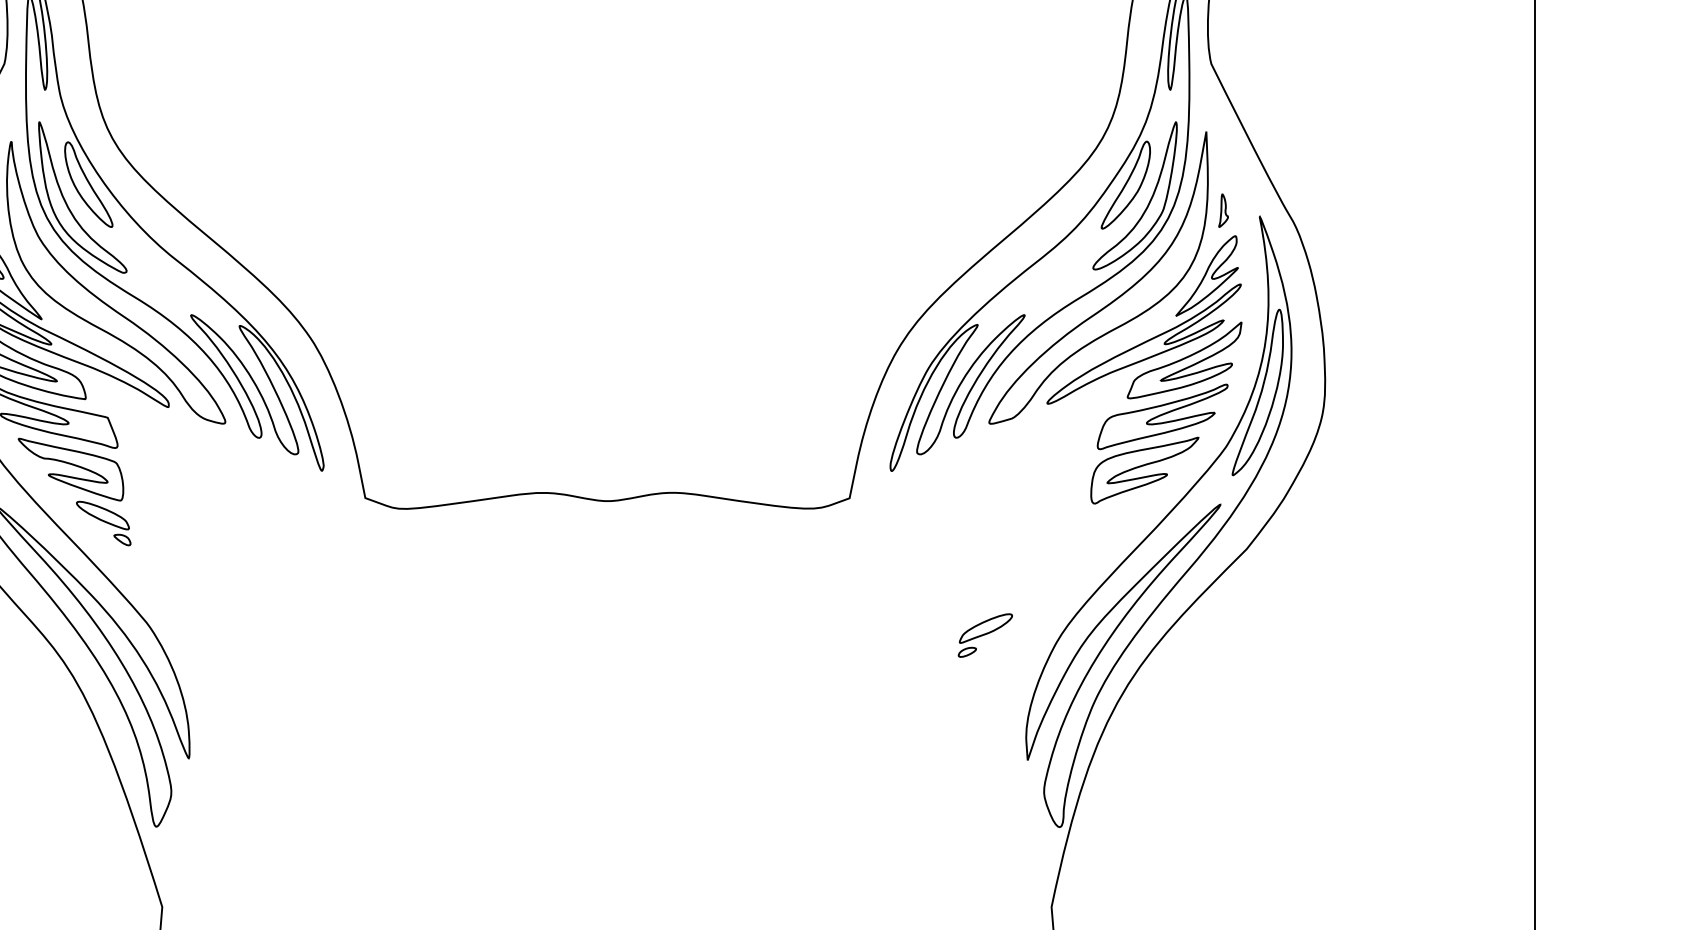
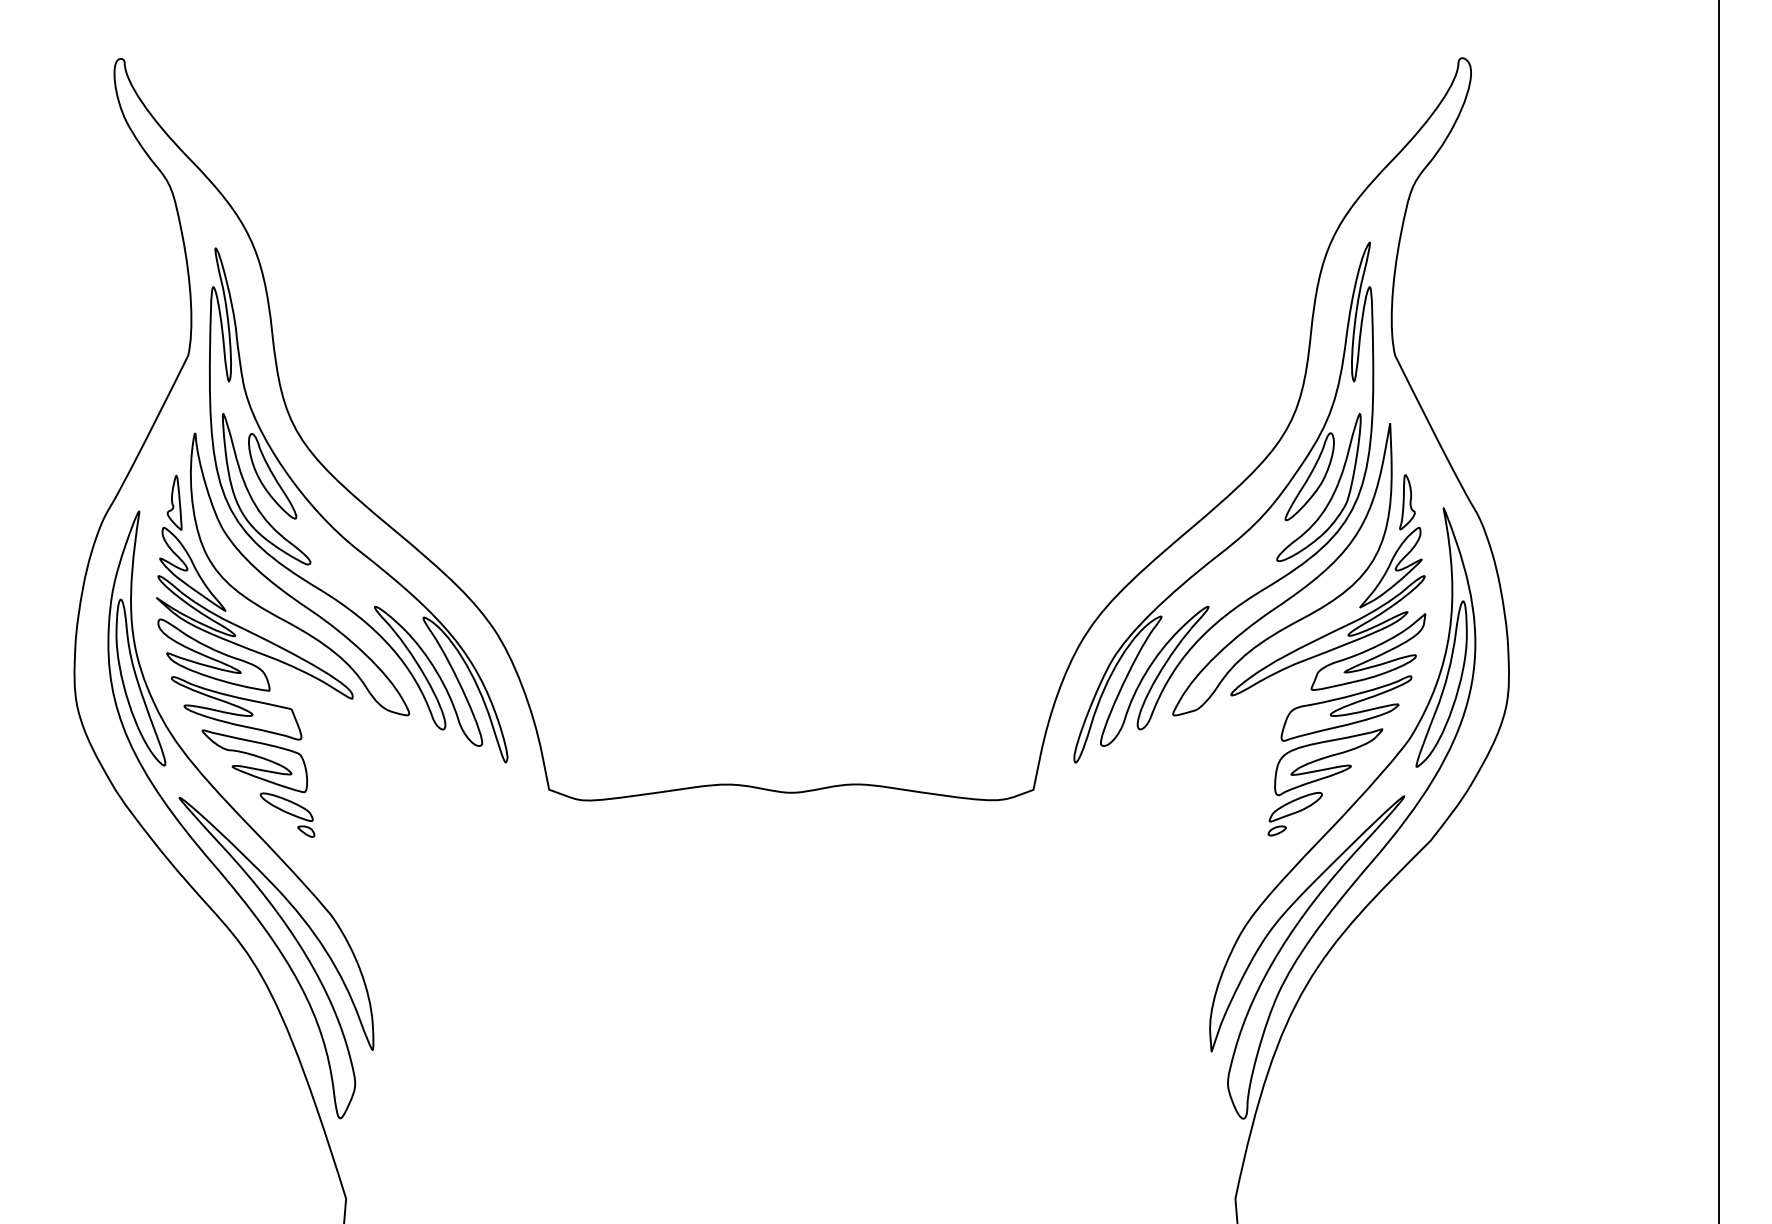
part: (1223, 210) -> (1407, 502), size x1.67
part: (984, 635) -> (1294, 814), moved

